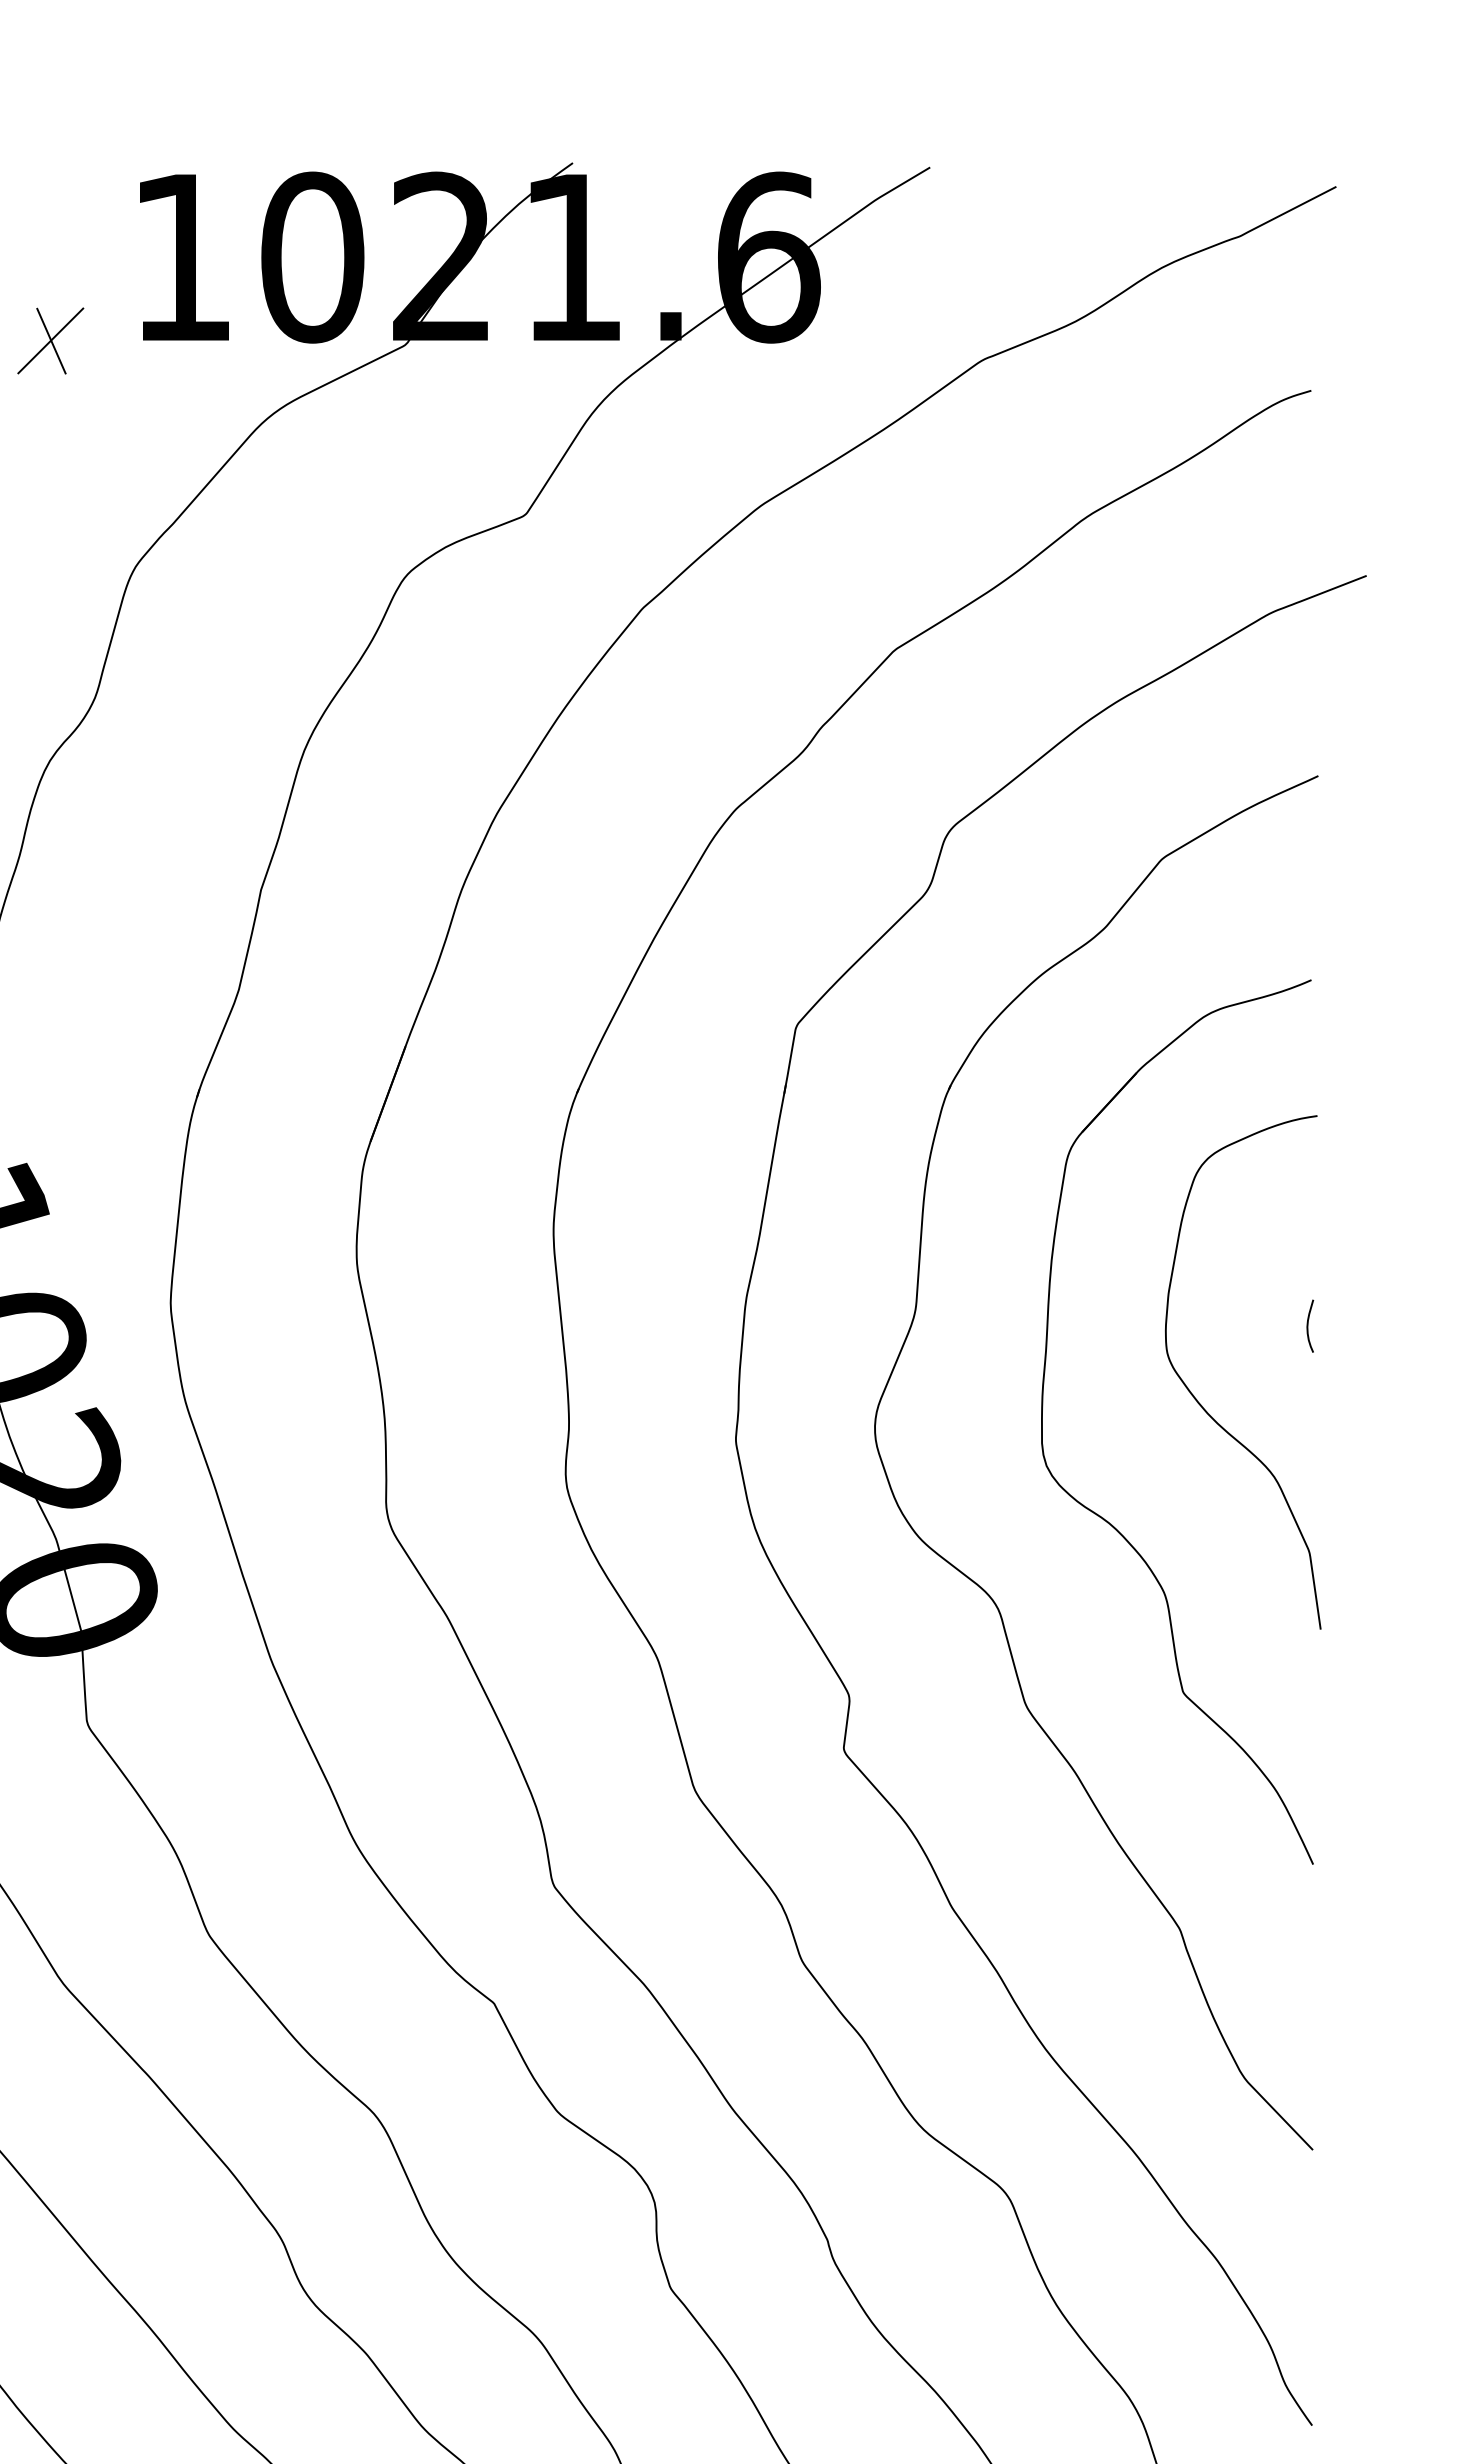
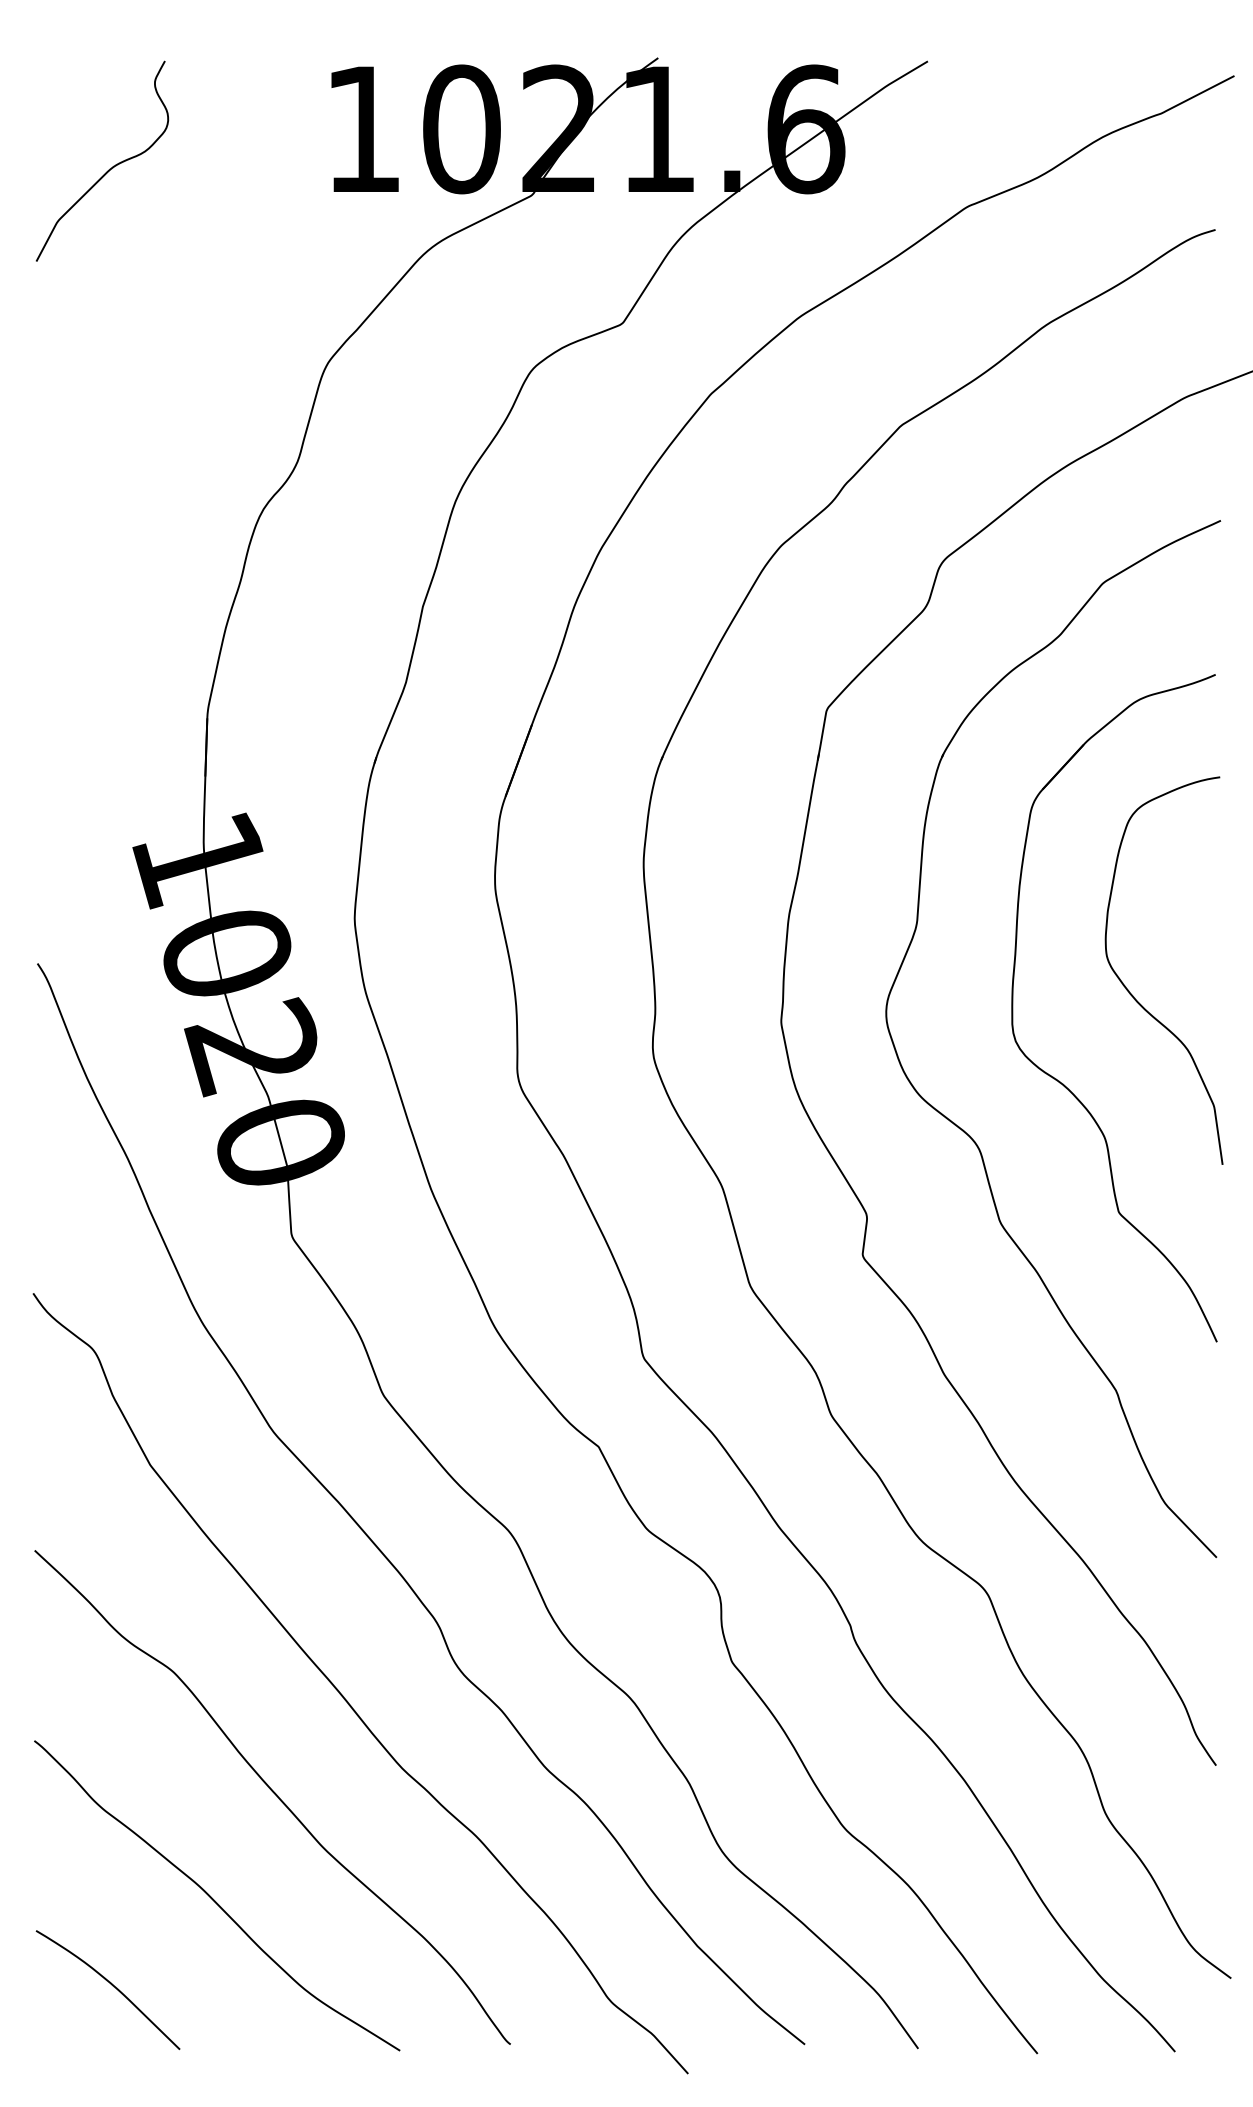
part: (49, 339) -> (263, 191), removed
curve: (1308, 1325) -> (1213, 935), removed

